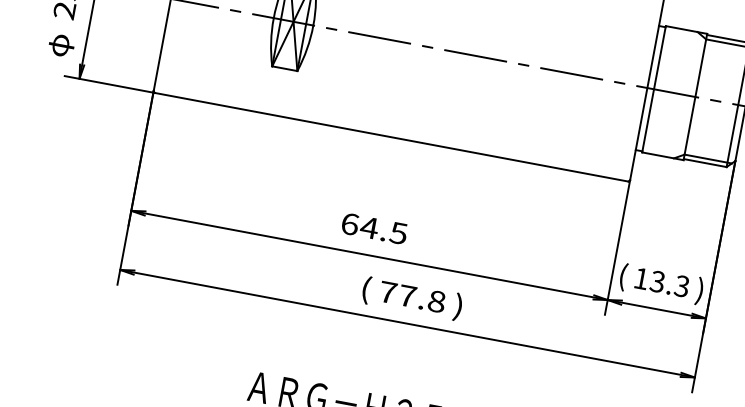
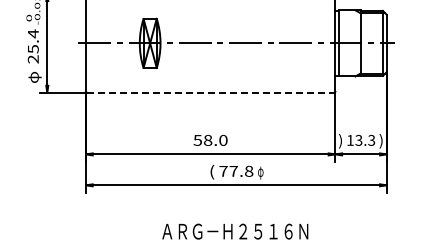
line: (391, 137) -> (210, 92), solid -> dashed
text: (374, 226) -> (210, 139), 64.5 -> 58.0
text: (622, 277) -> (340, 141), ( -> )
text: (458, 305) -> (260, 171), ) -> φ

